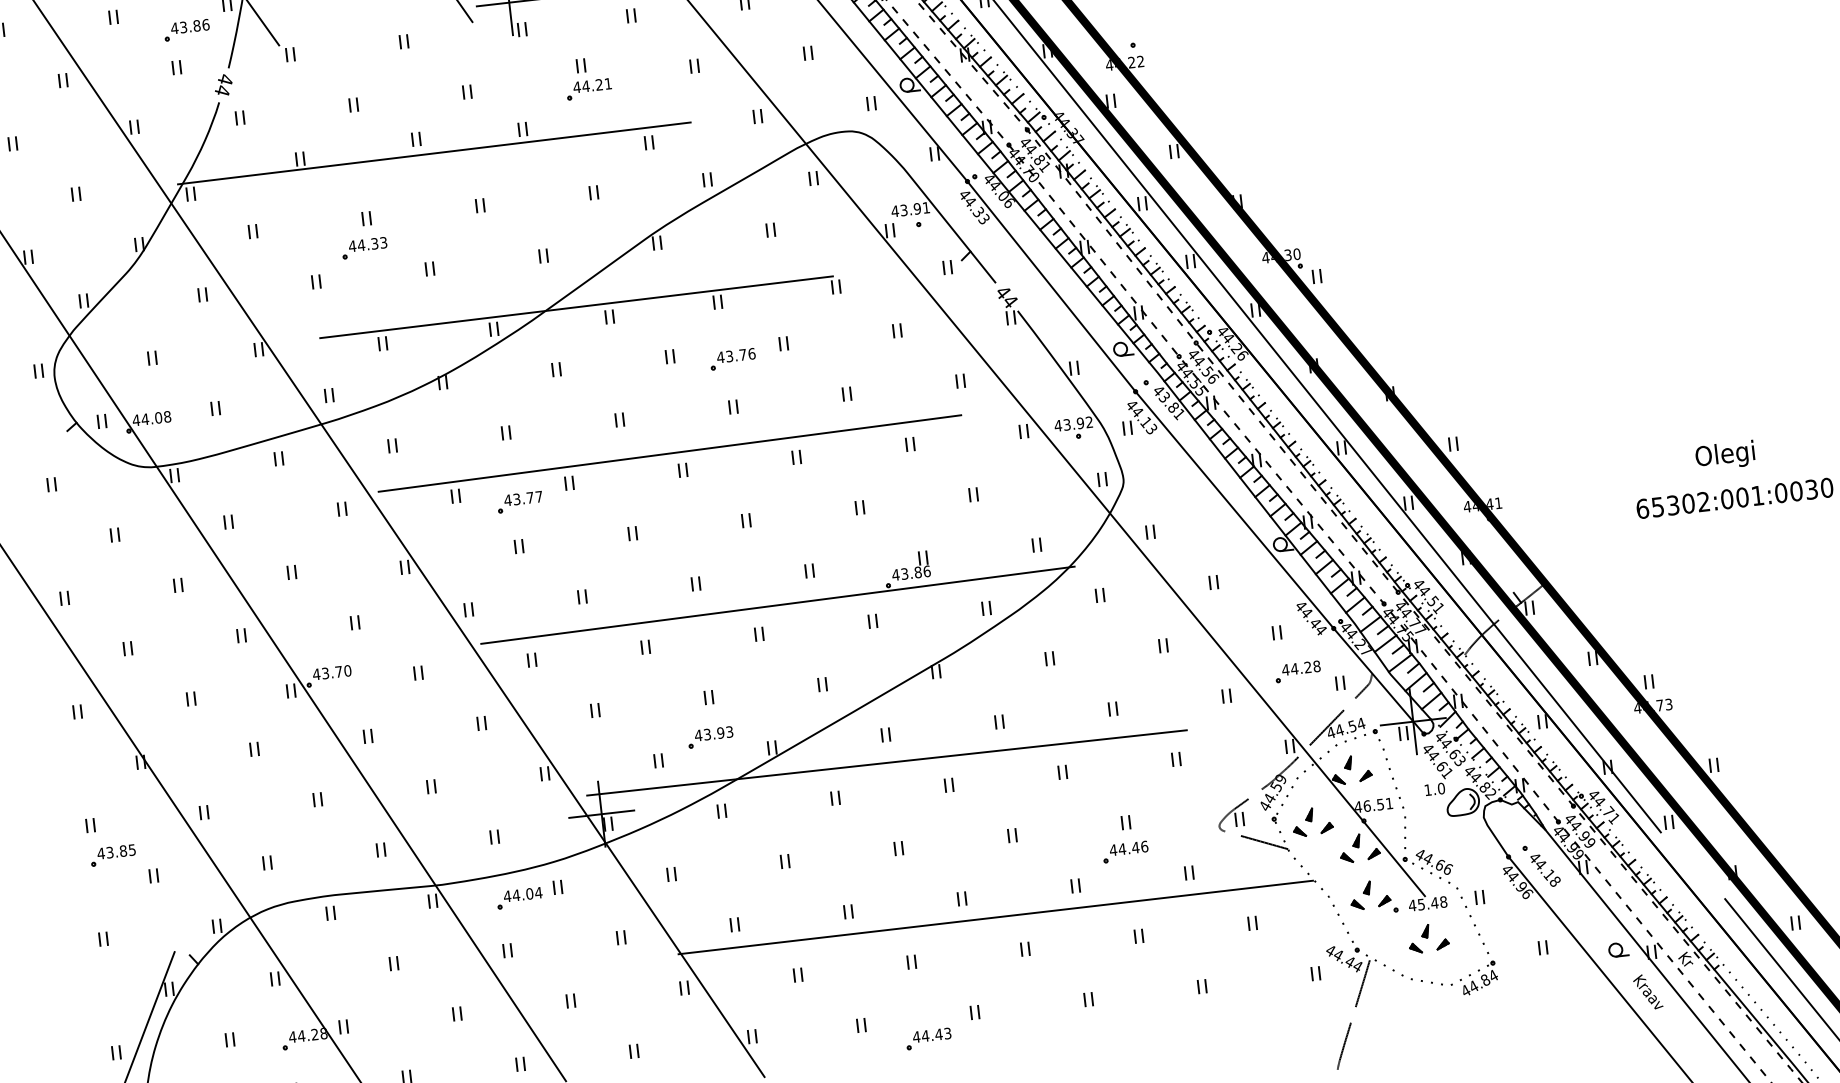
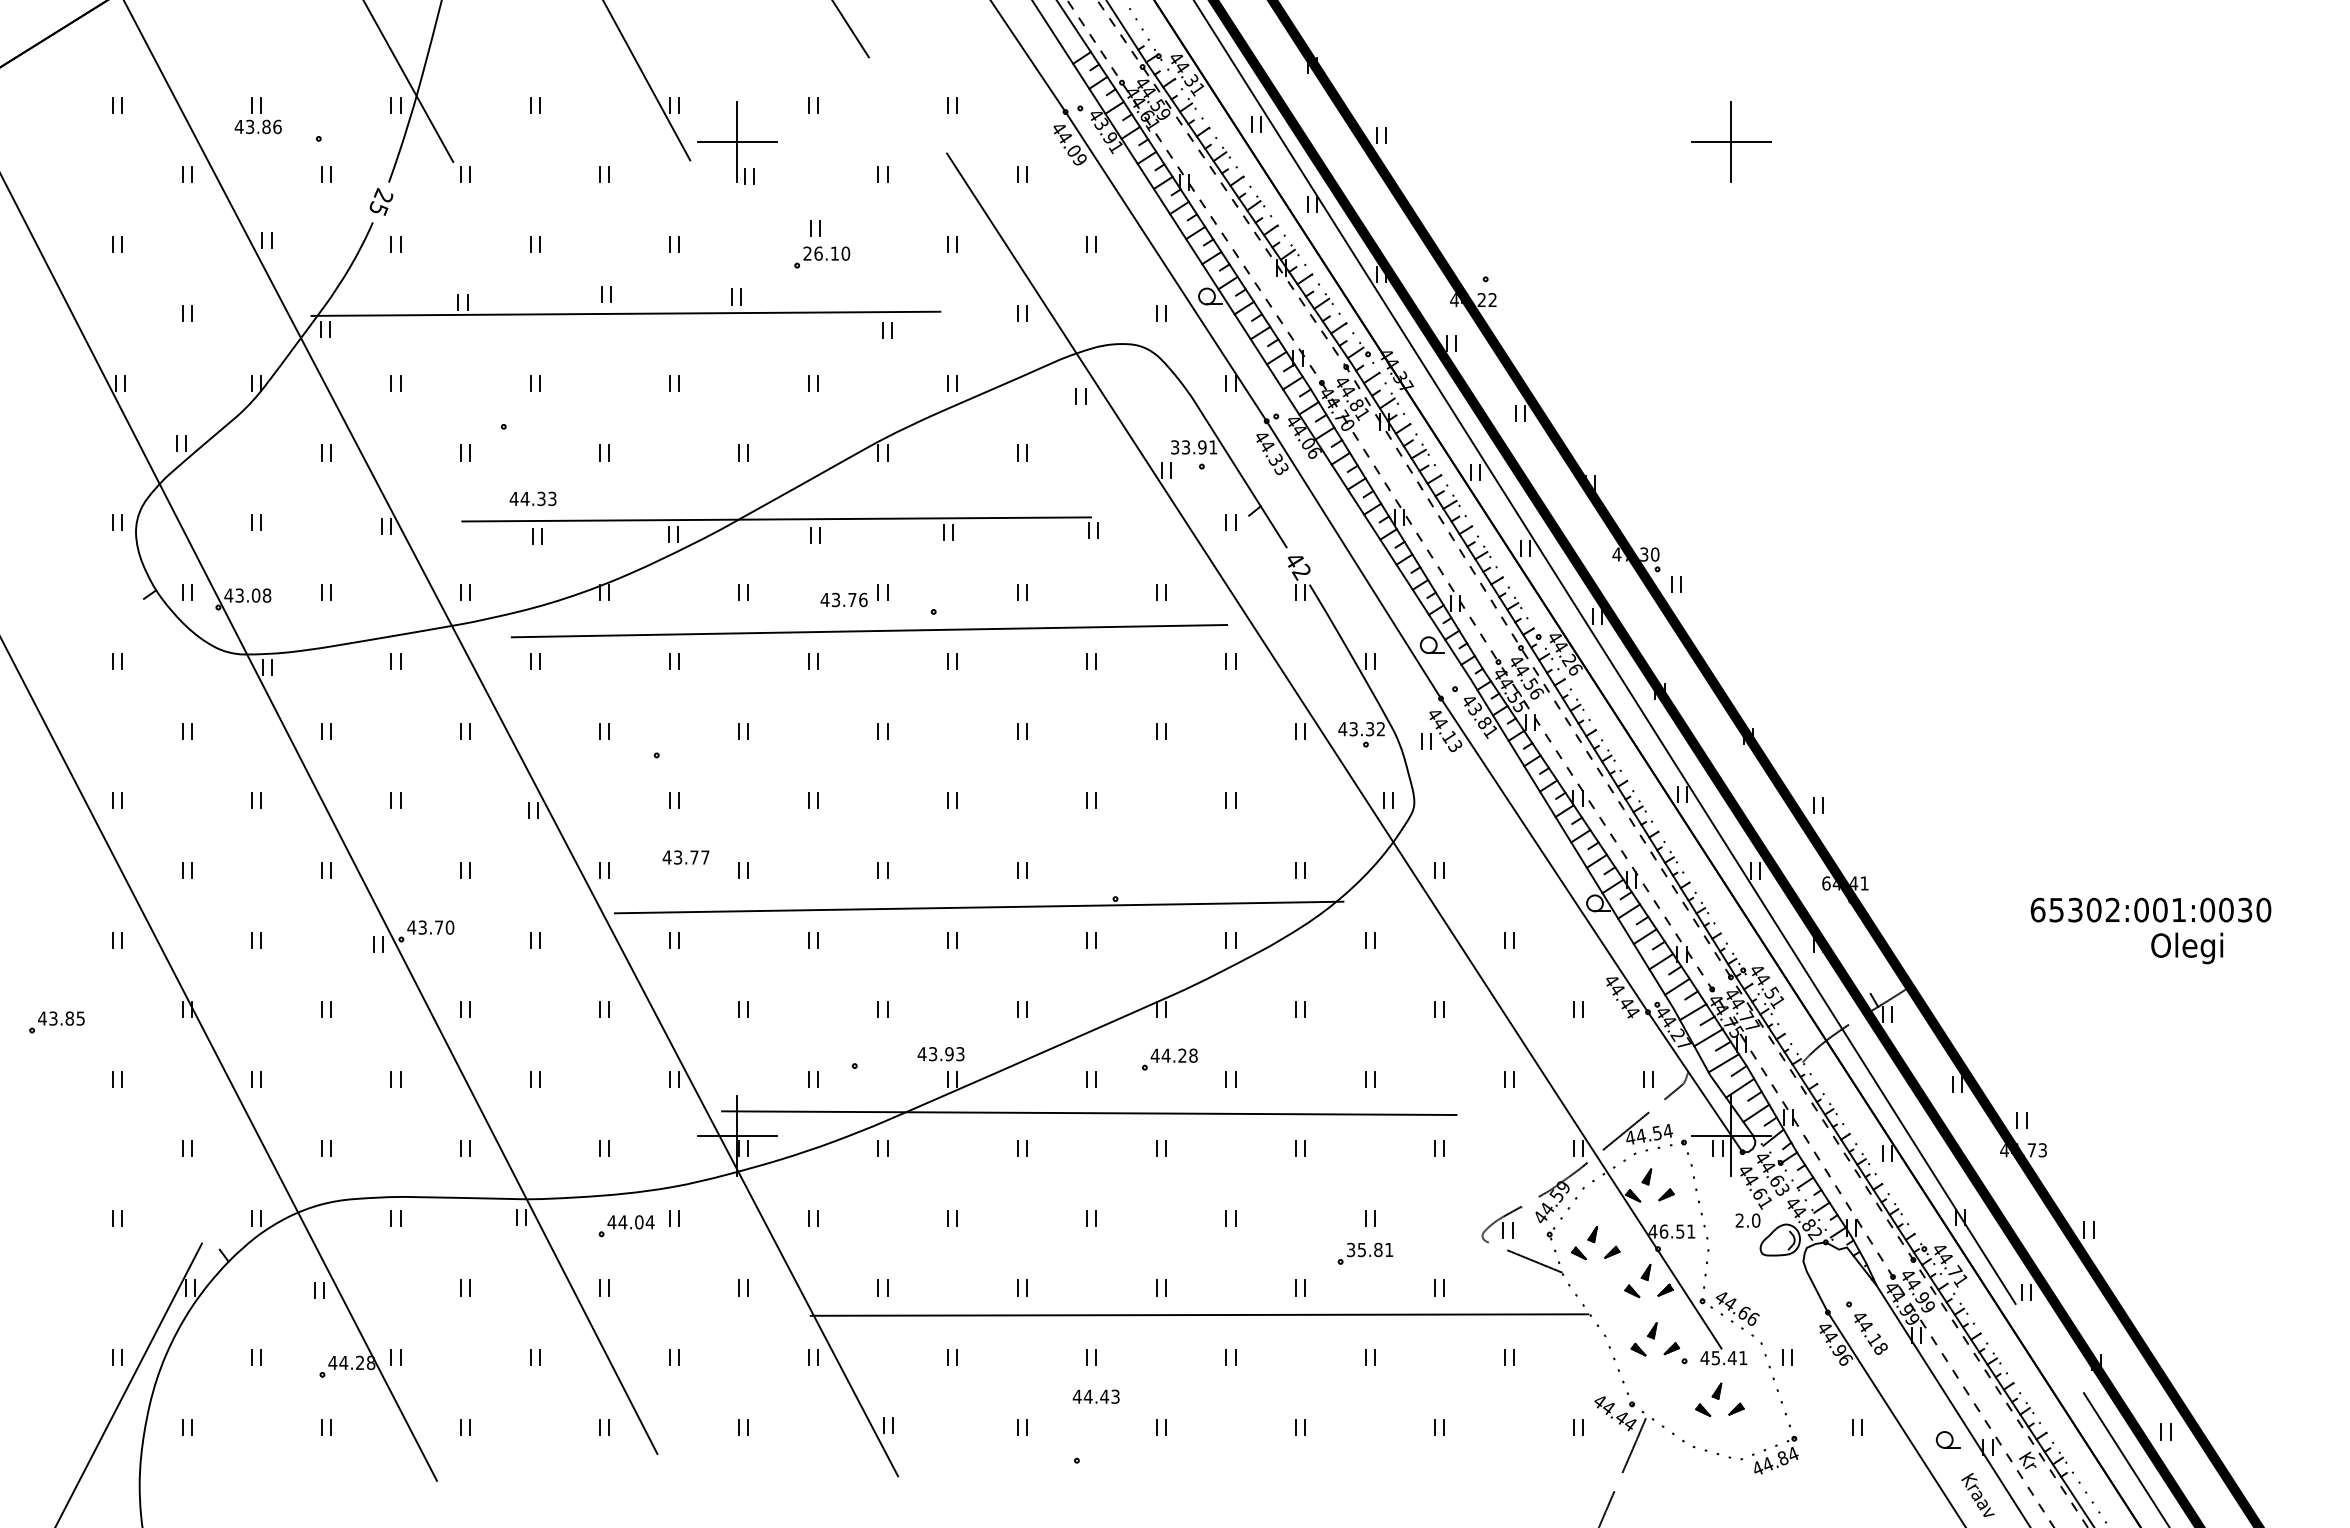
text: (189, 26) -> (257, 126), moved
text: (224, 84) -> (381, 201), 44 -> 25
text: (592, 85) -> (826, 253), 44.21 -> 26.10
text: (894, 211) -> (1174, 447), 43.91 -> 33.91
text: (367, 244) -> (532, 498), moved
text: (1273, 259) -> (1626, 557), 44.30 -> 47.30
text: (1009, 300) -> (1301, 571), 44 -> 42
text: (735, 355) -> (843, 599), moved
text: (145, 419) -> (239, 595), 44.08 -> 43.08
text: (1080, 423) -> (1369, 729), 43.92 -> 43.32
line: (669, 453) -> (868, 631), moved
text: (1725, 455) -> (2187, 948), moved
text: (522, 498) -> (685, 857), moved
text: (1466, 506) -> (1825, 883), 44.41 -> 64.41
part: (910, 566) -> (1144, 878), removed
part: (1297, 671) -> (1169, 1059), moved
text: (713, 734) -> (940, 1054), moved
text: (1427, 790) -> (1739, 1220), 1.0 -> 2.0
text: (1128, 848) -> (1369, 1249), 44.46 -> 35.81
part: (112, 855) -> (56, 1022), moved
text: (1443, 902) -> (1743, 1358), 45.48 -> 45.41
text: (931, 1035) -> (1095, 1396), moved

